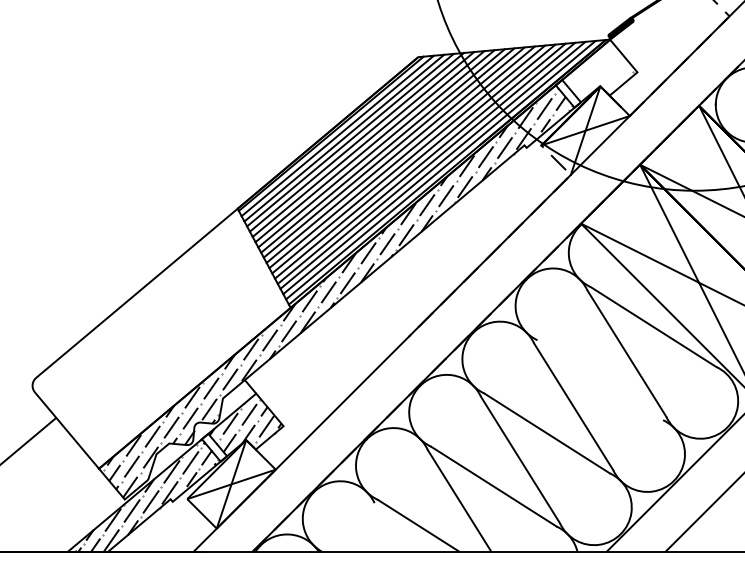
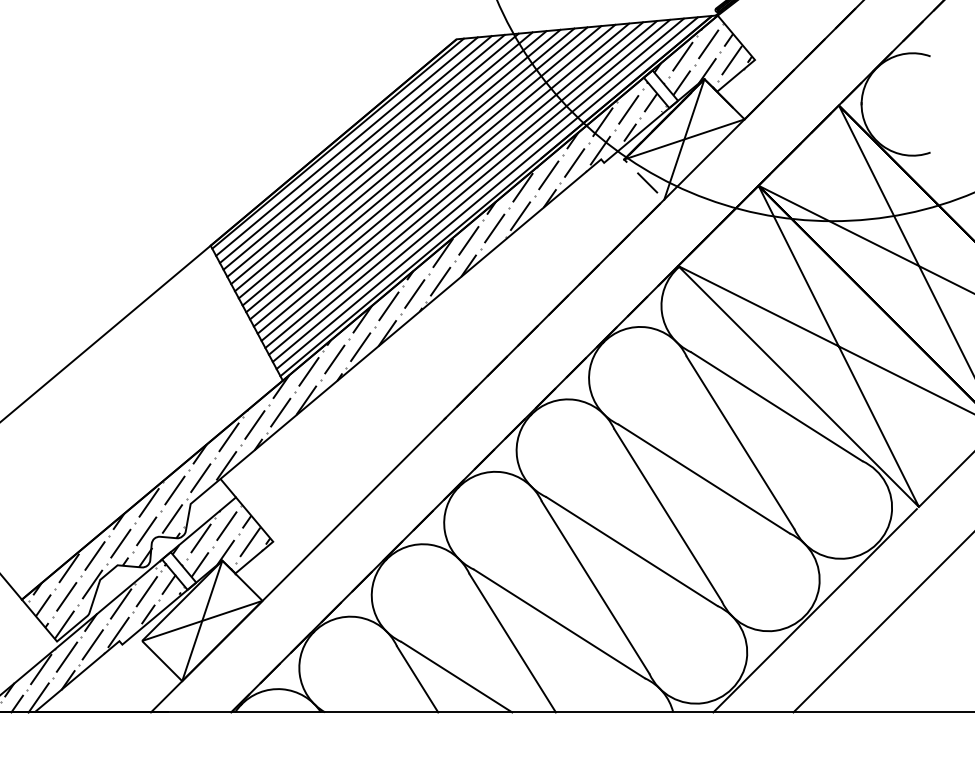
hatch: (599, 71) -> (703, 58), added
line: (600, 380) -> (704, 479), added
line: (389, 527) -> (417, 679), added

